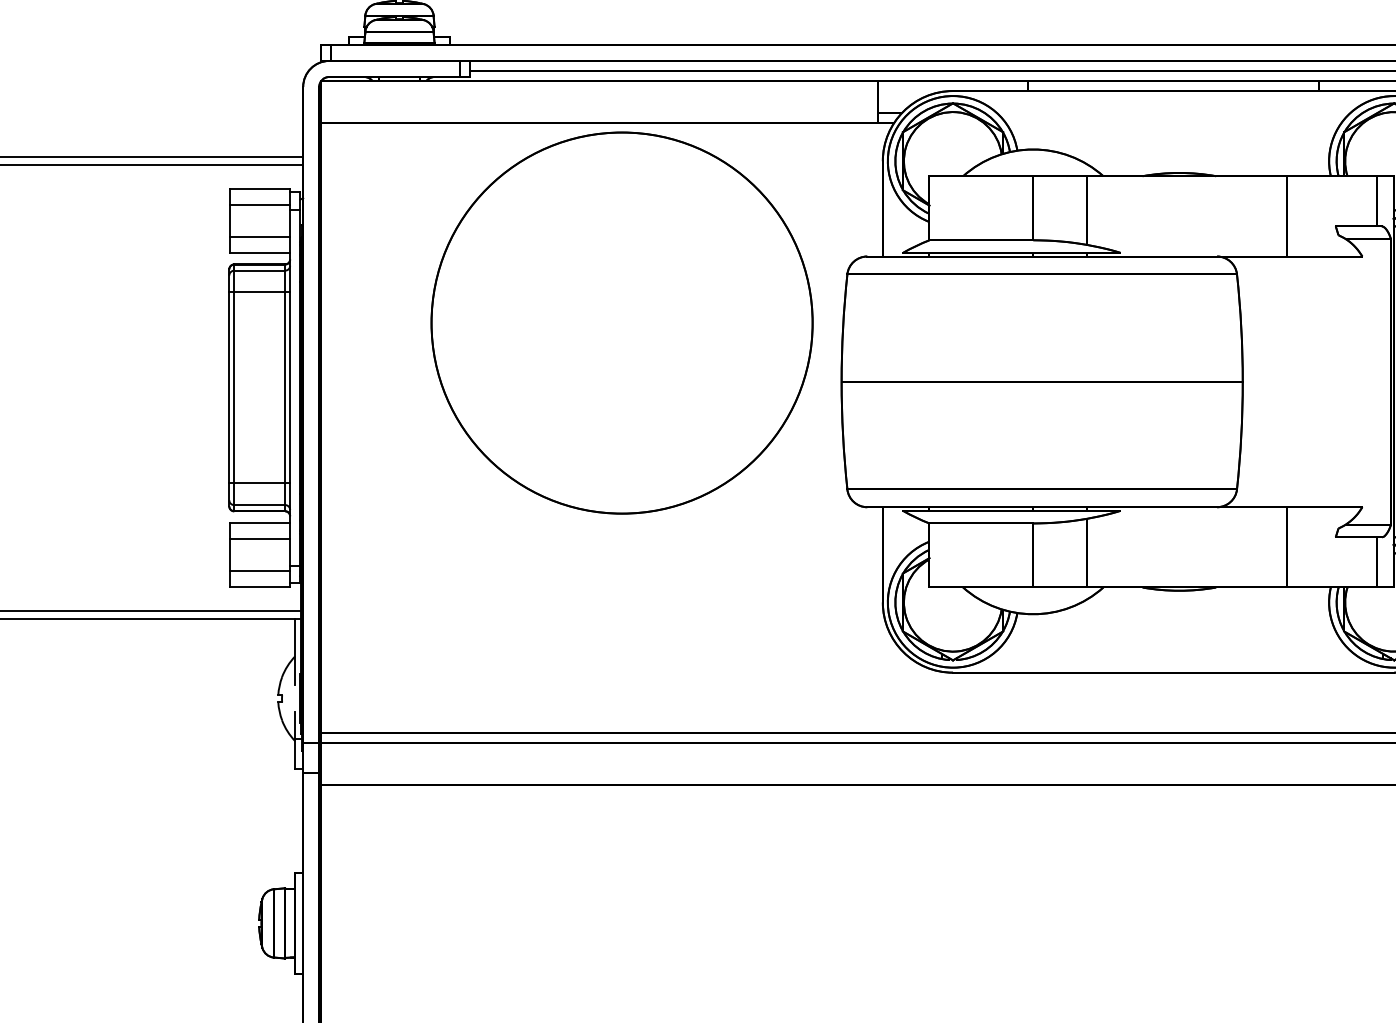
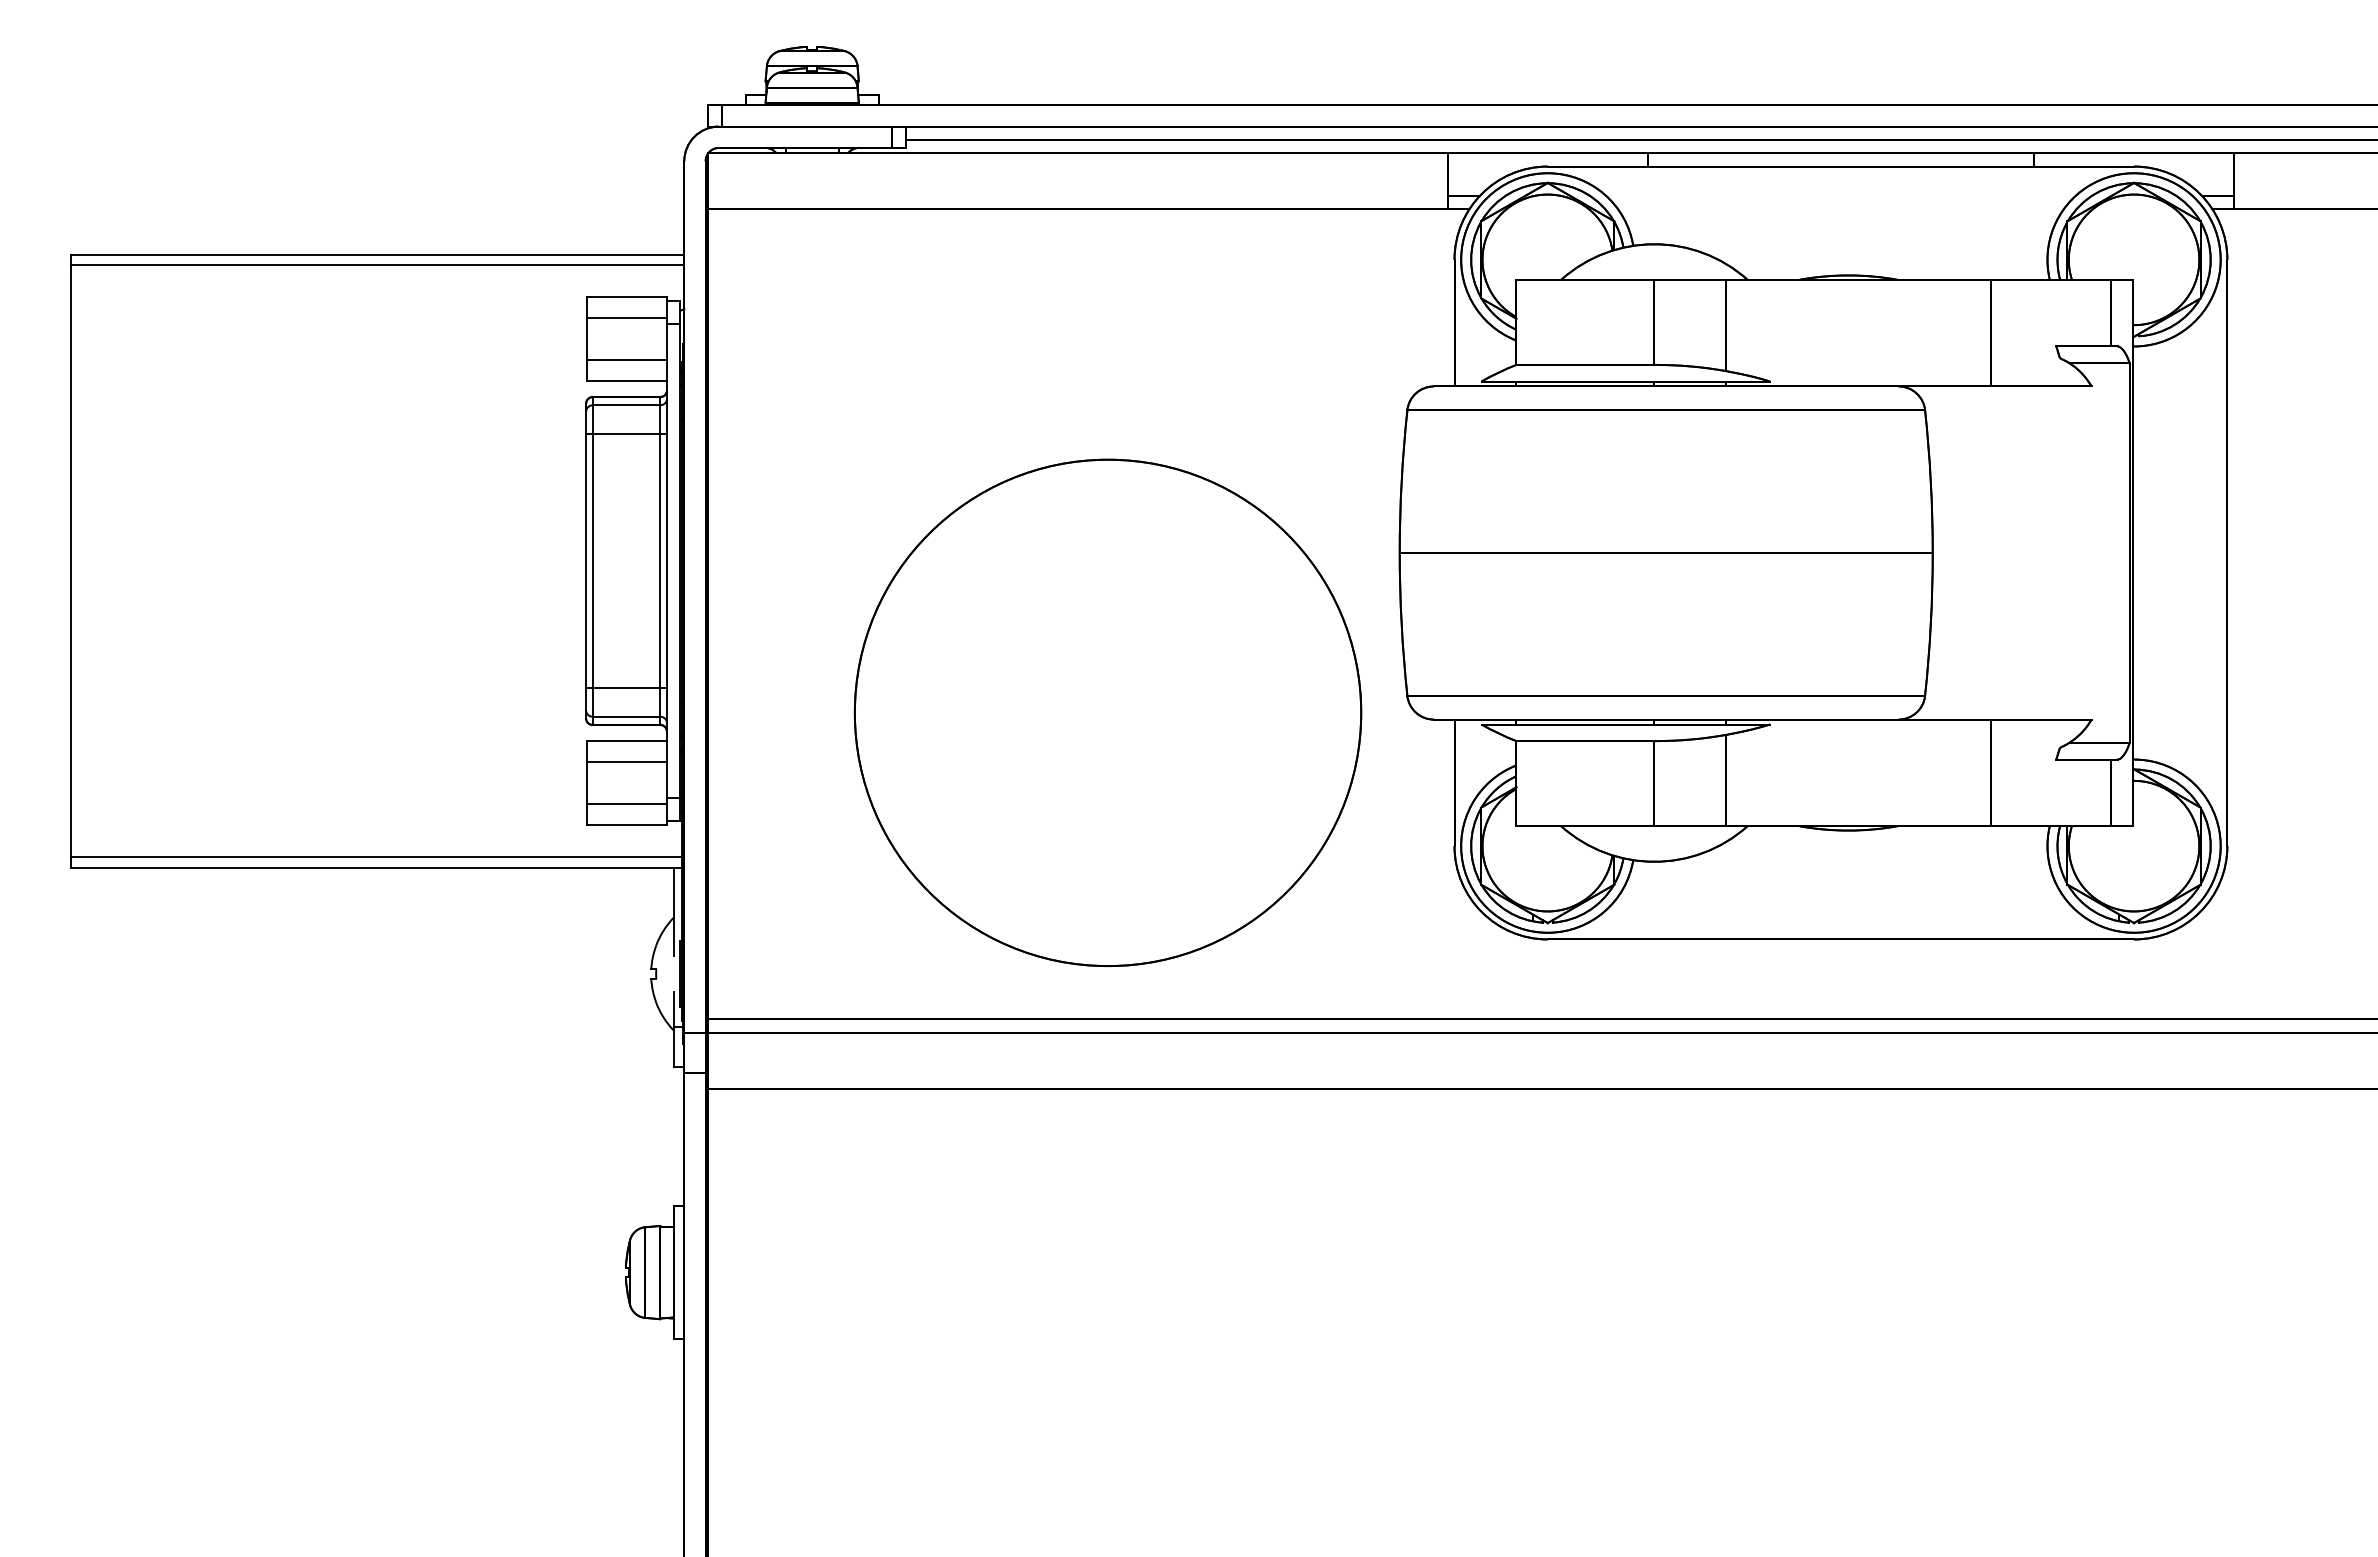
part: (621, 322) -> (1107, 712), moved

